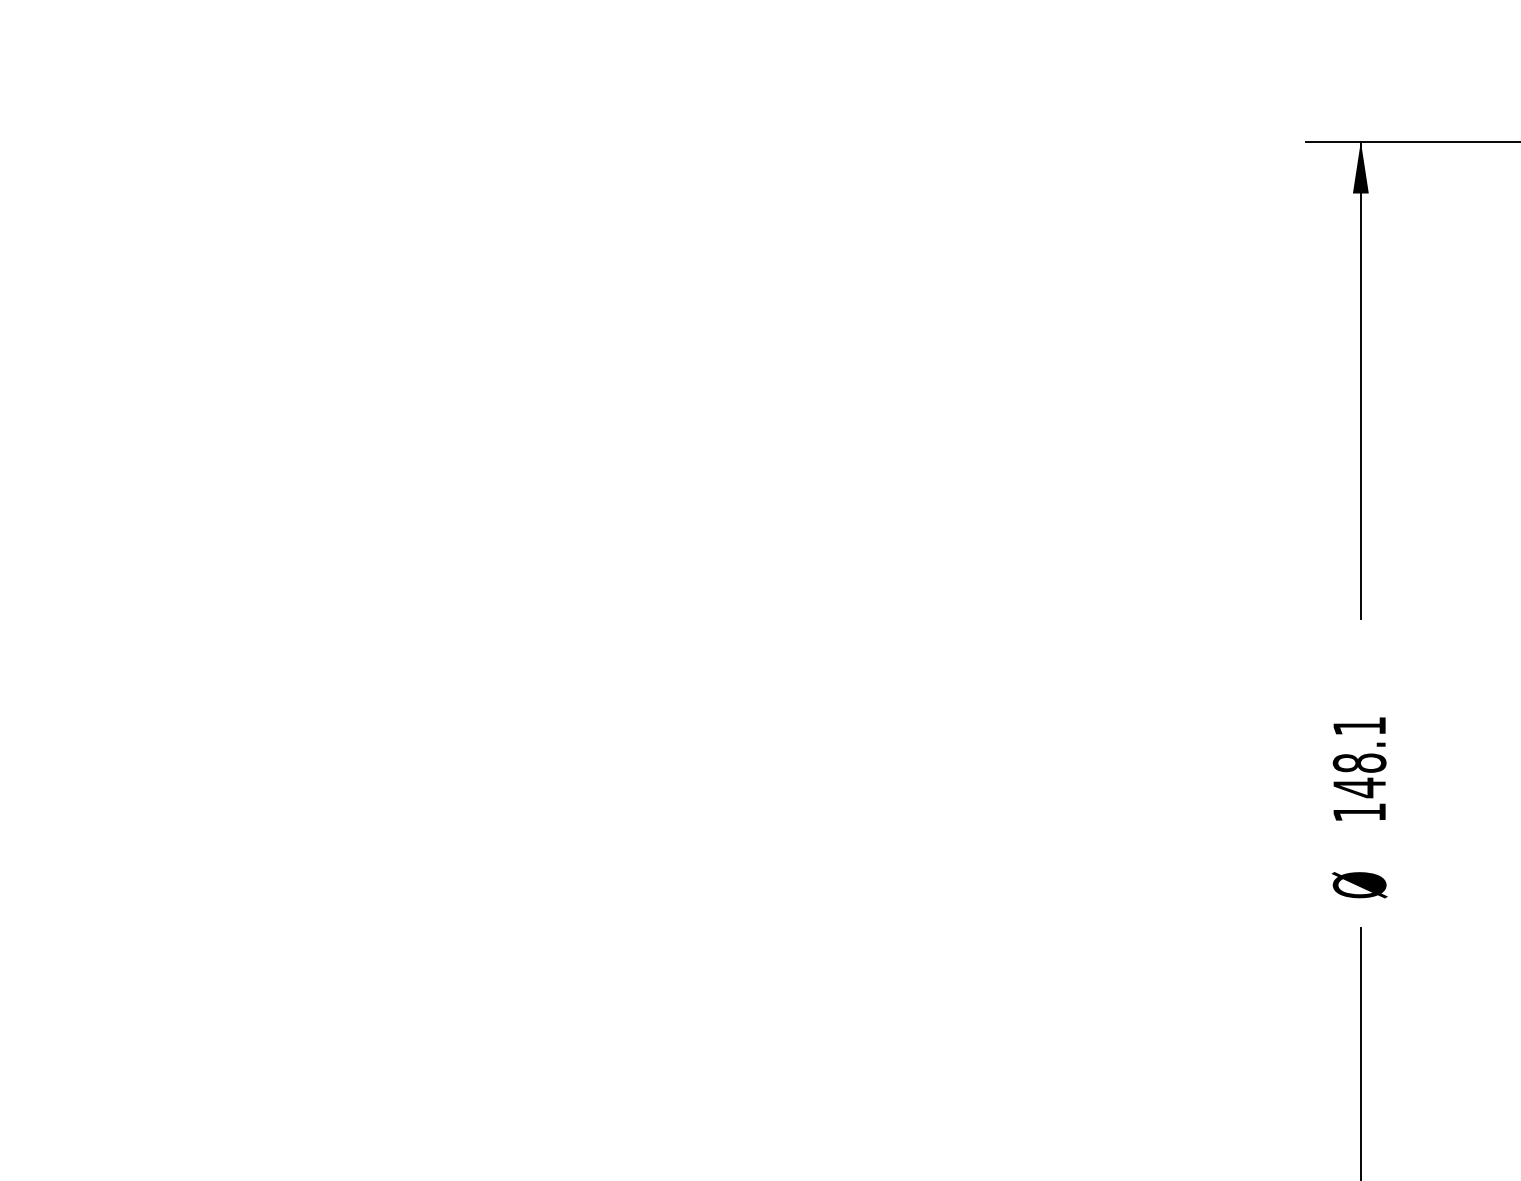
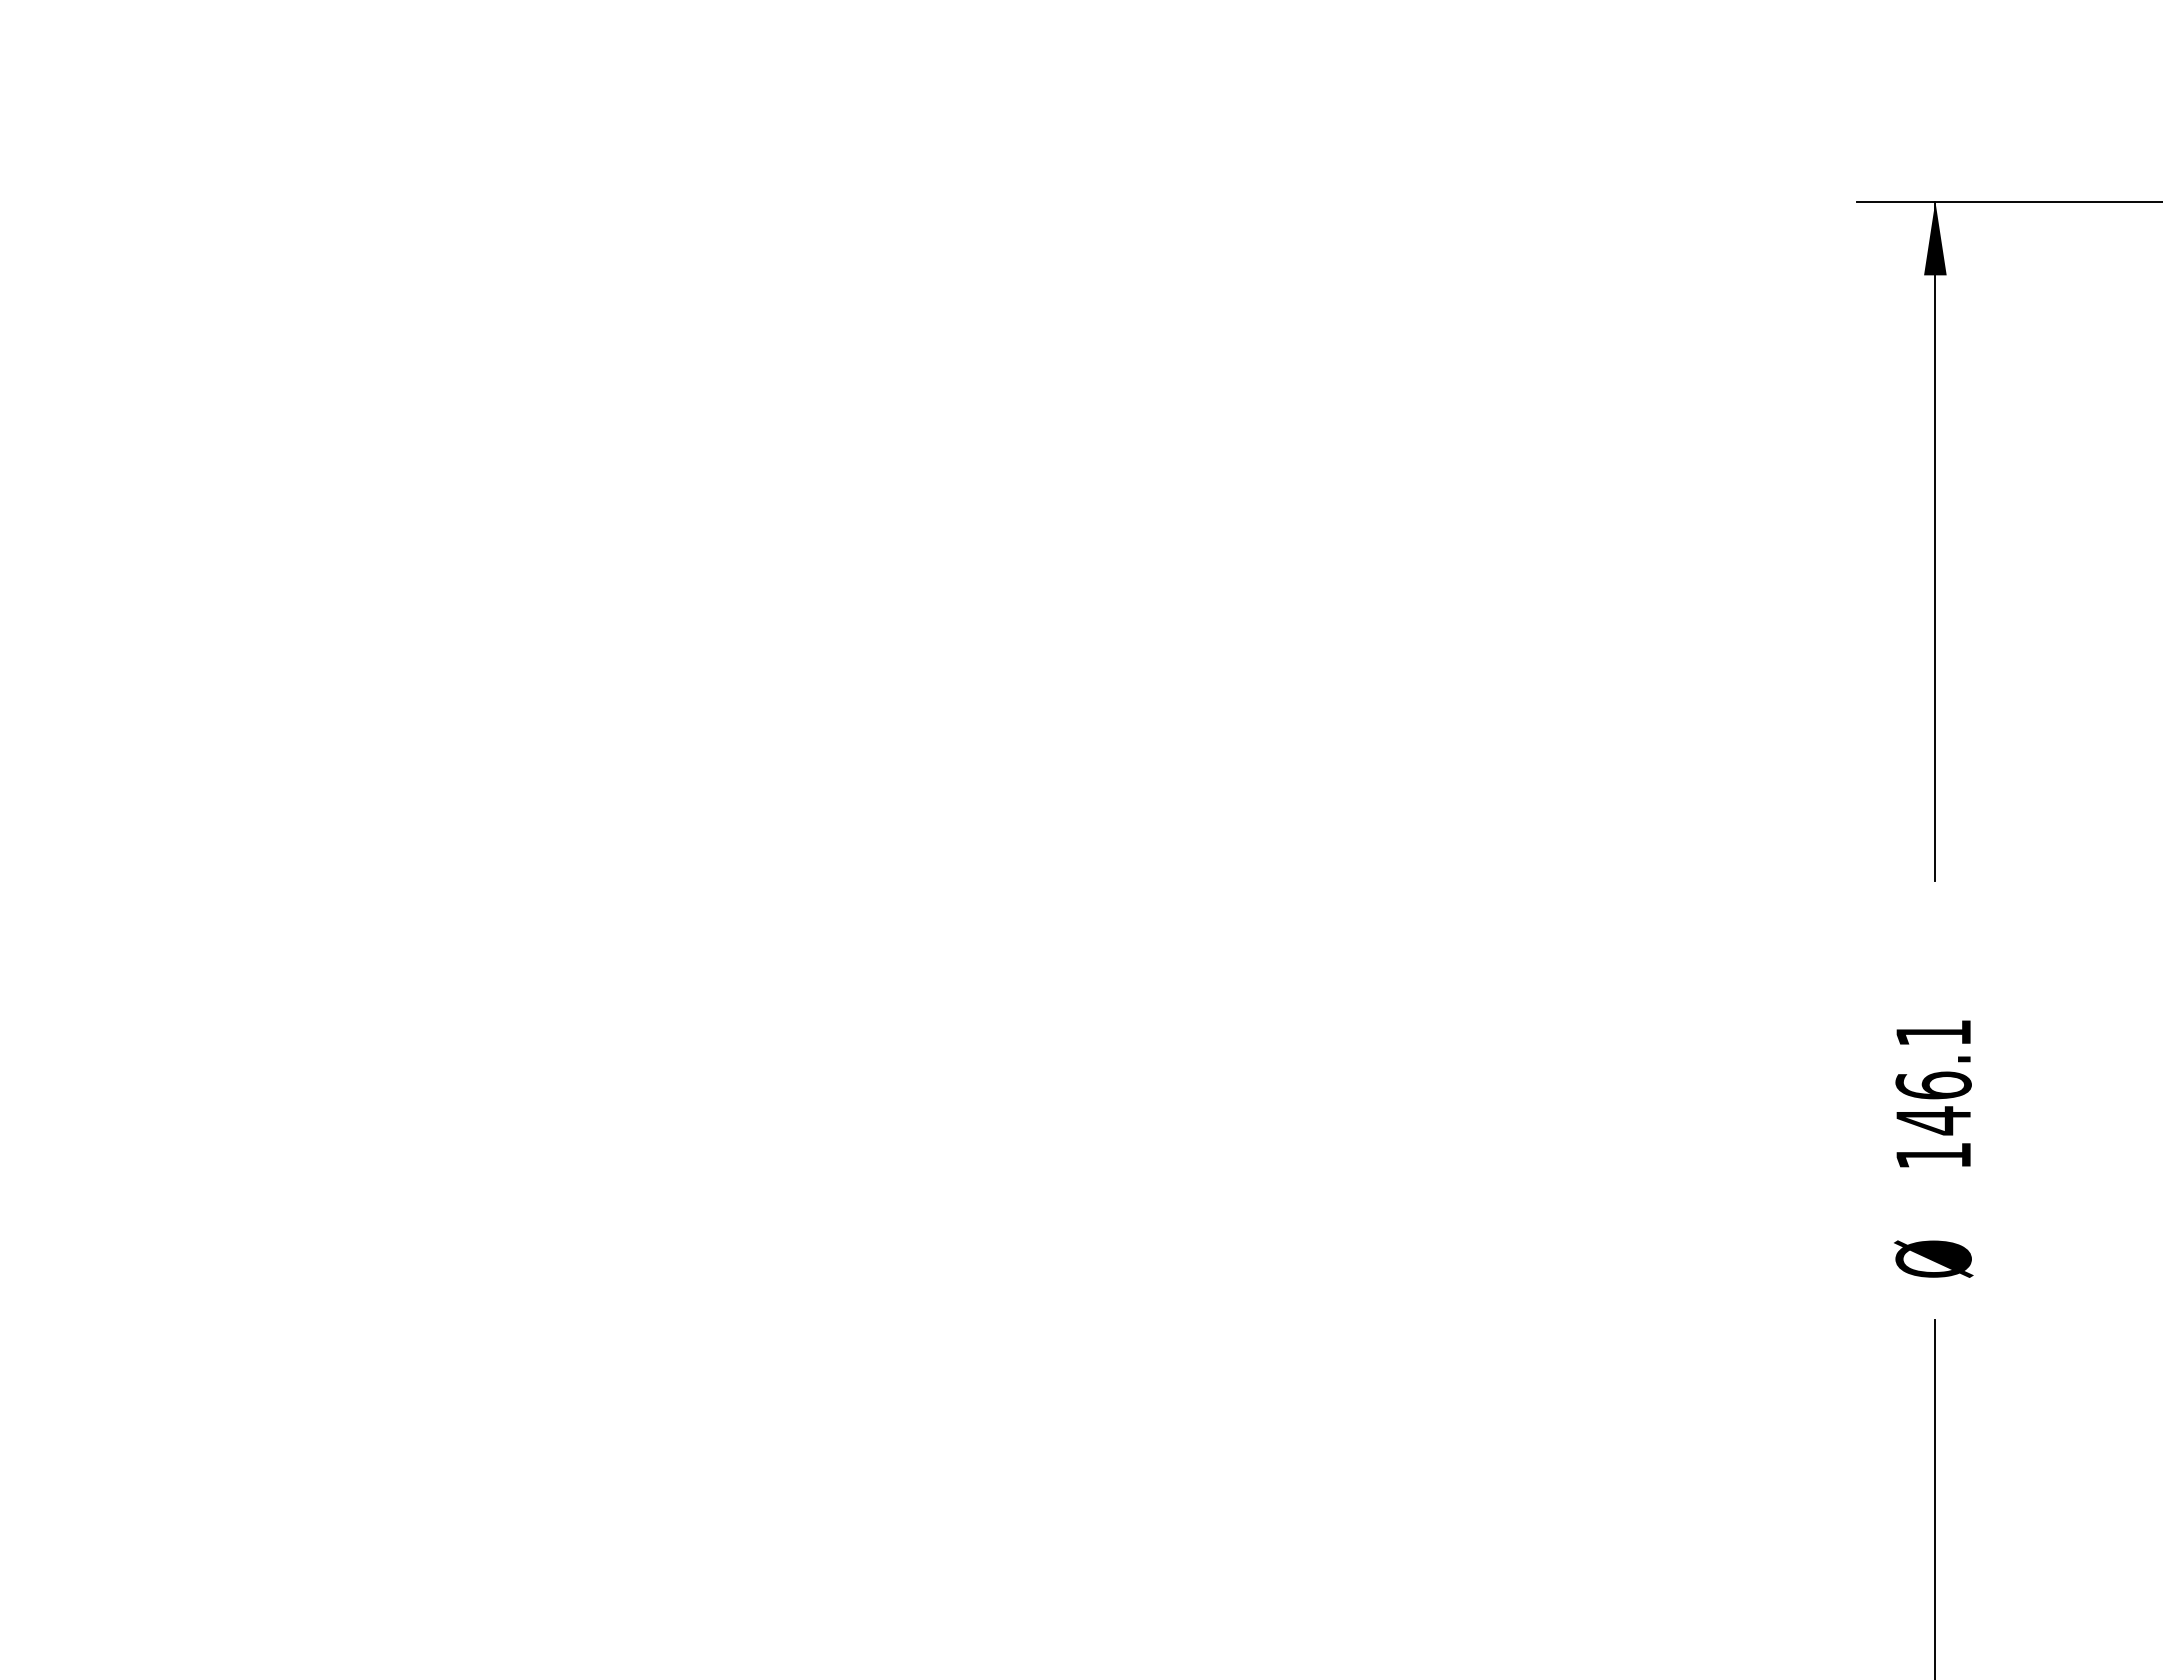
text: (1359, 763) -> (1933, 1085), 148.1 -> 146.1

